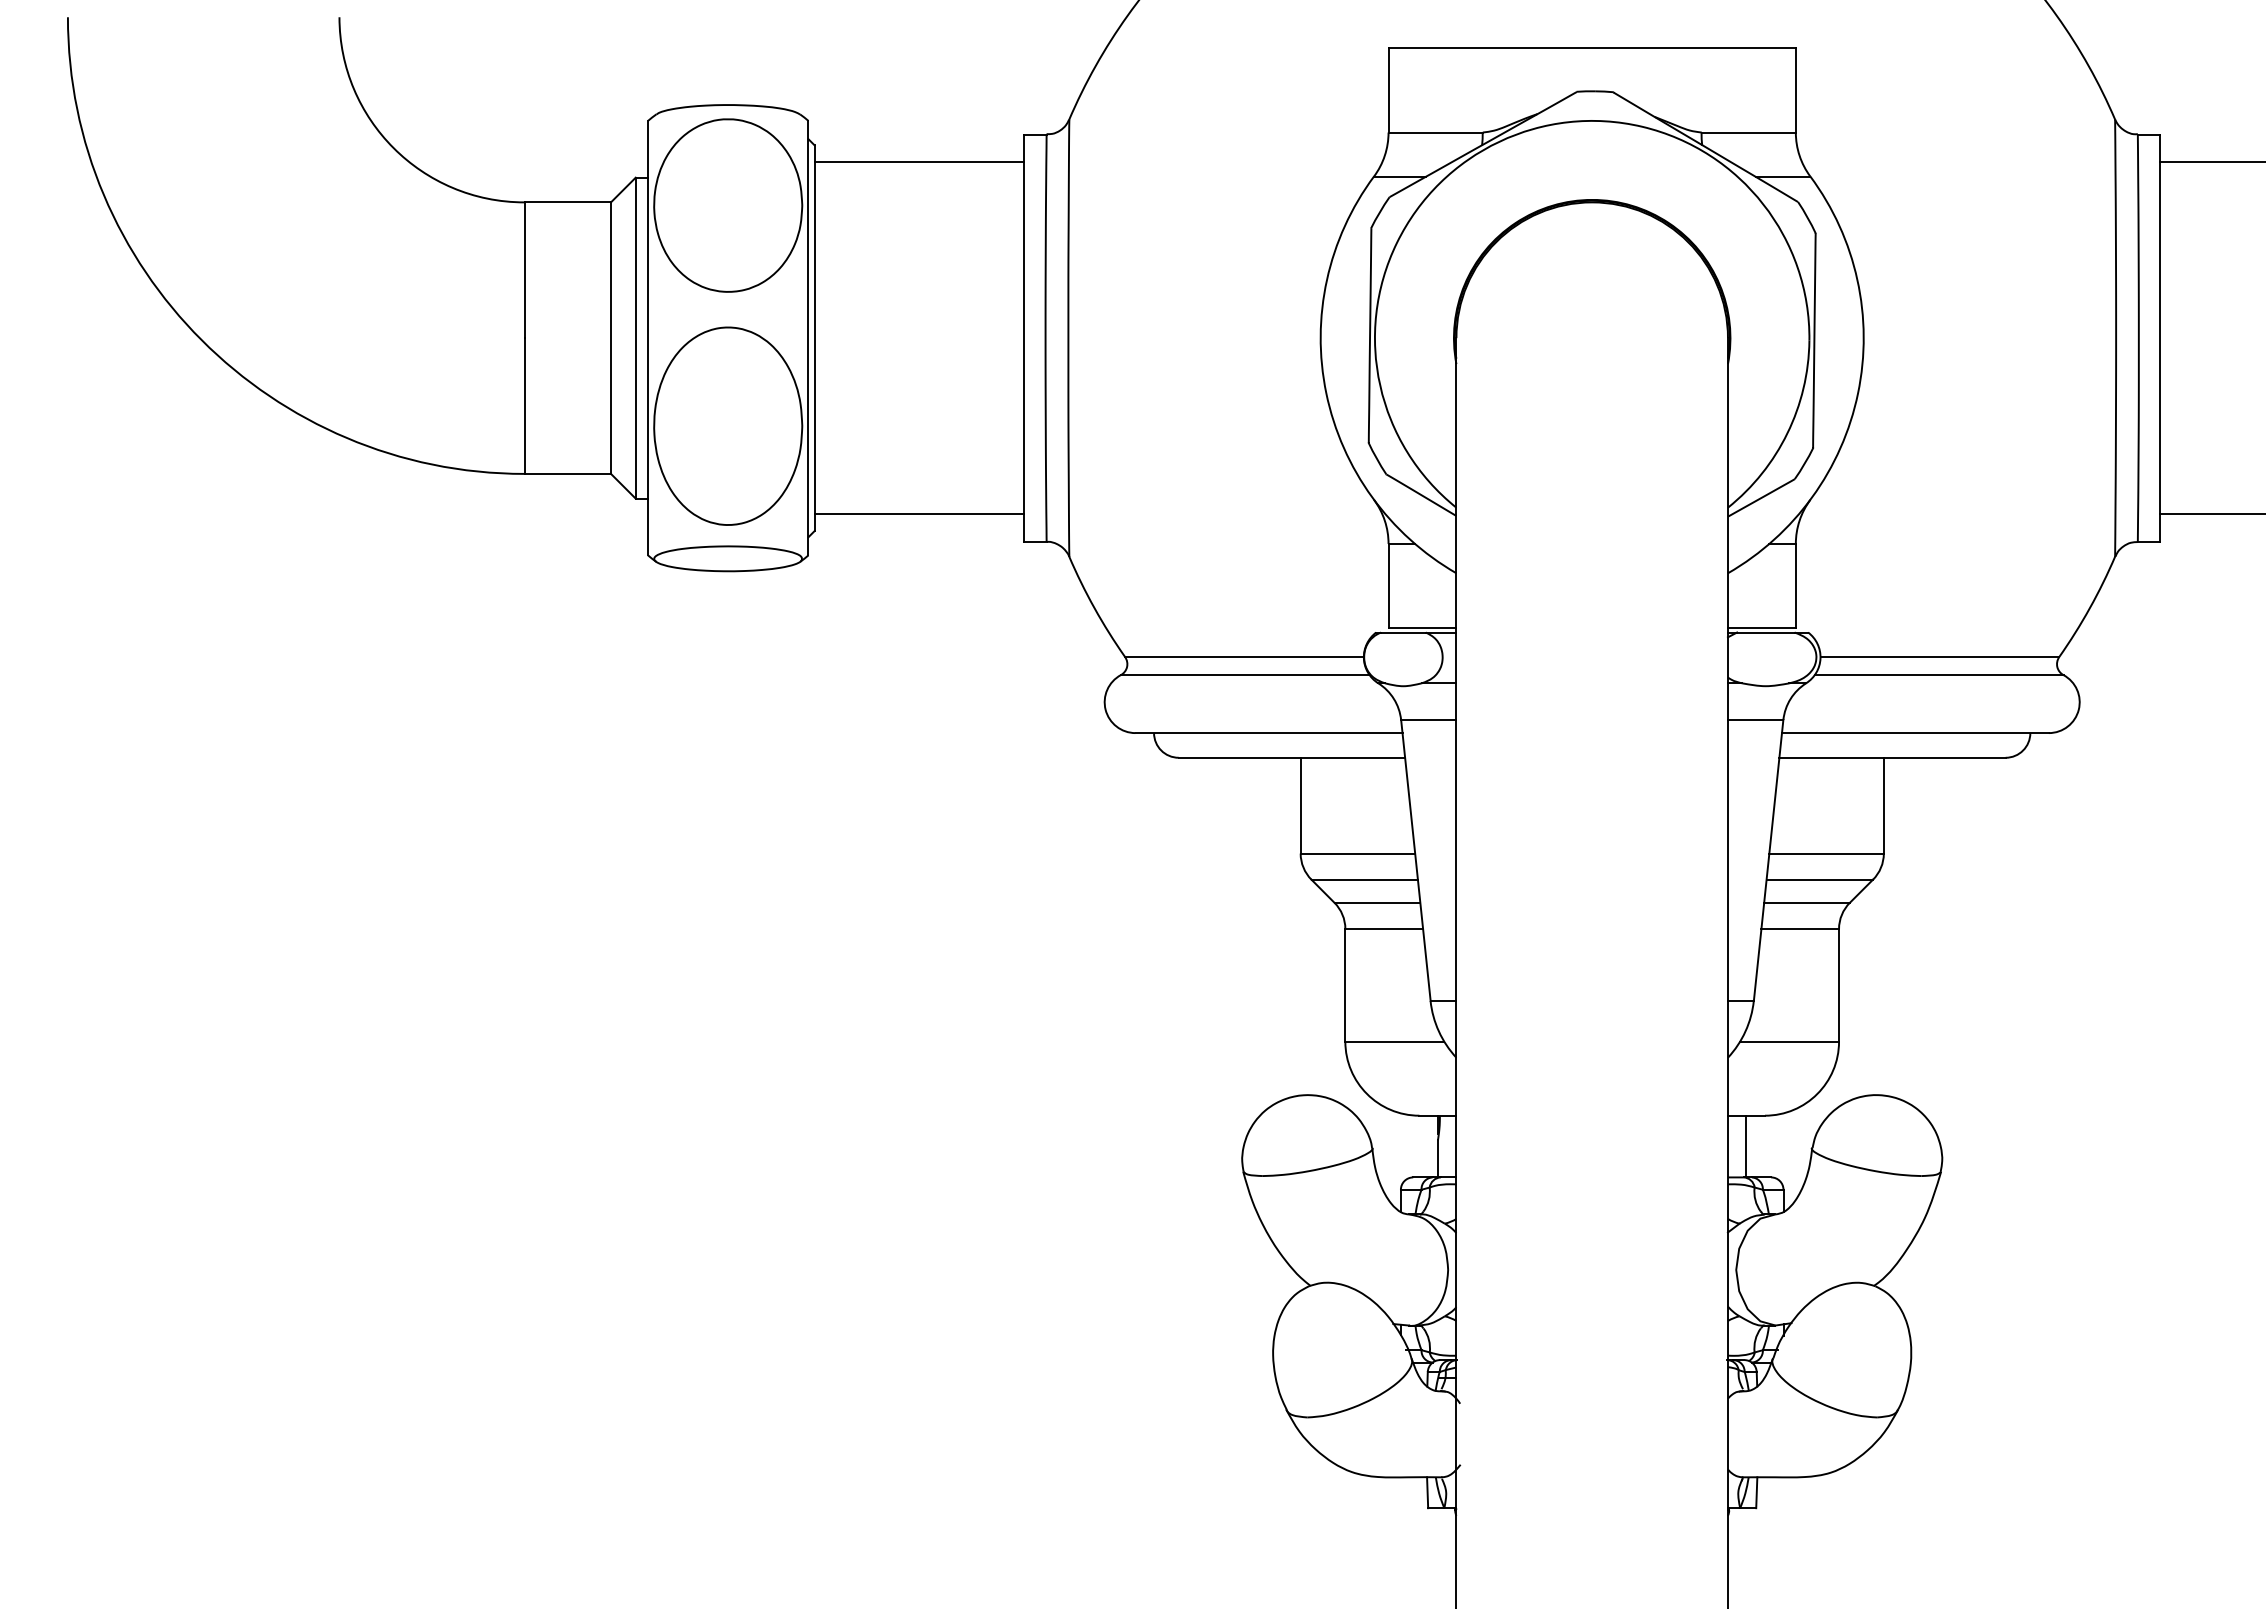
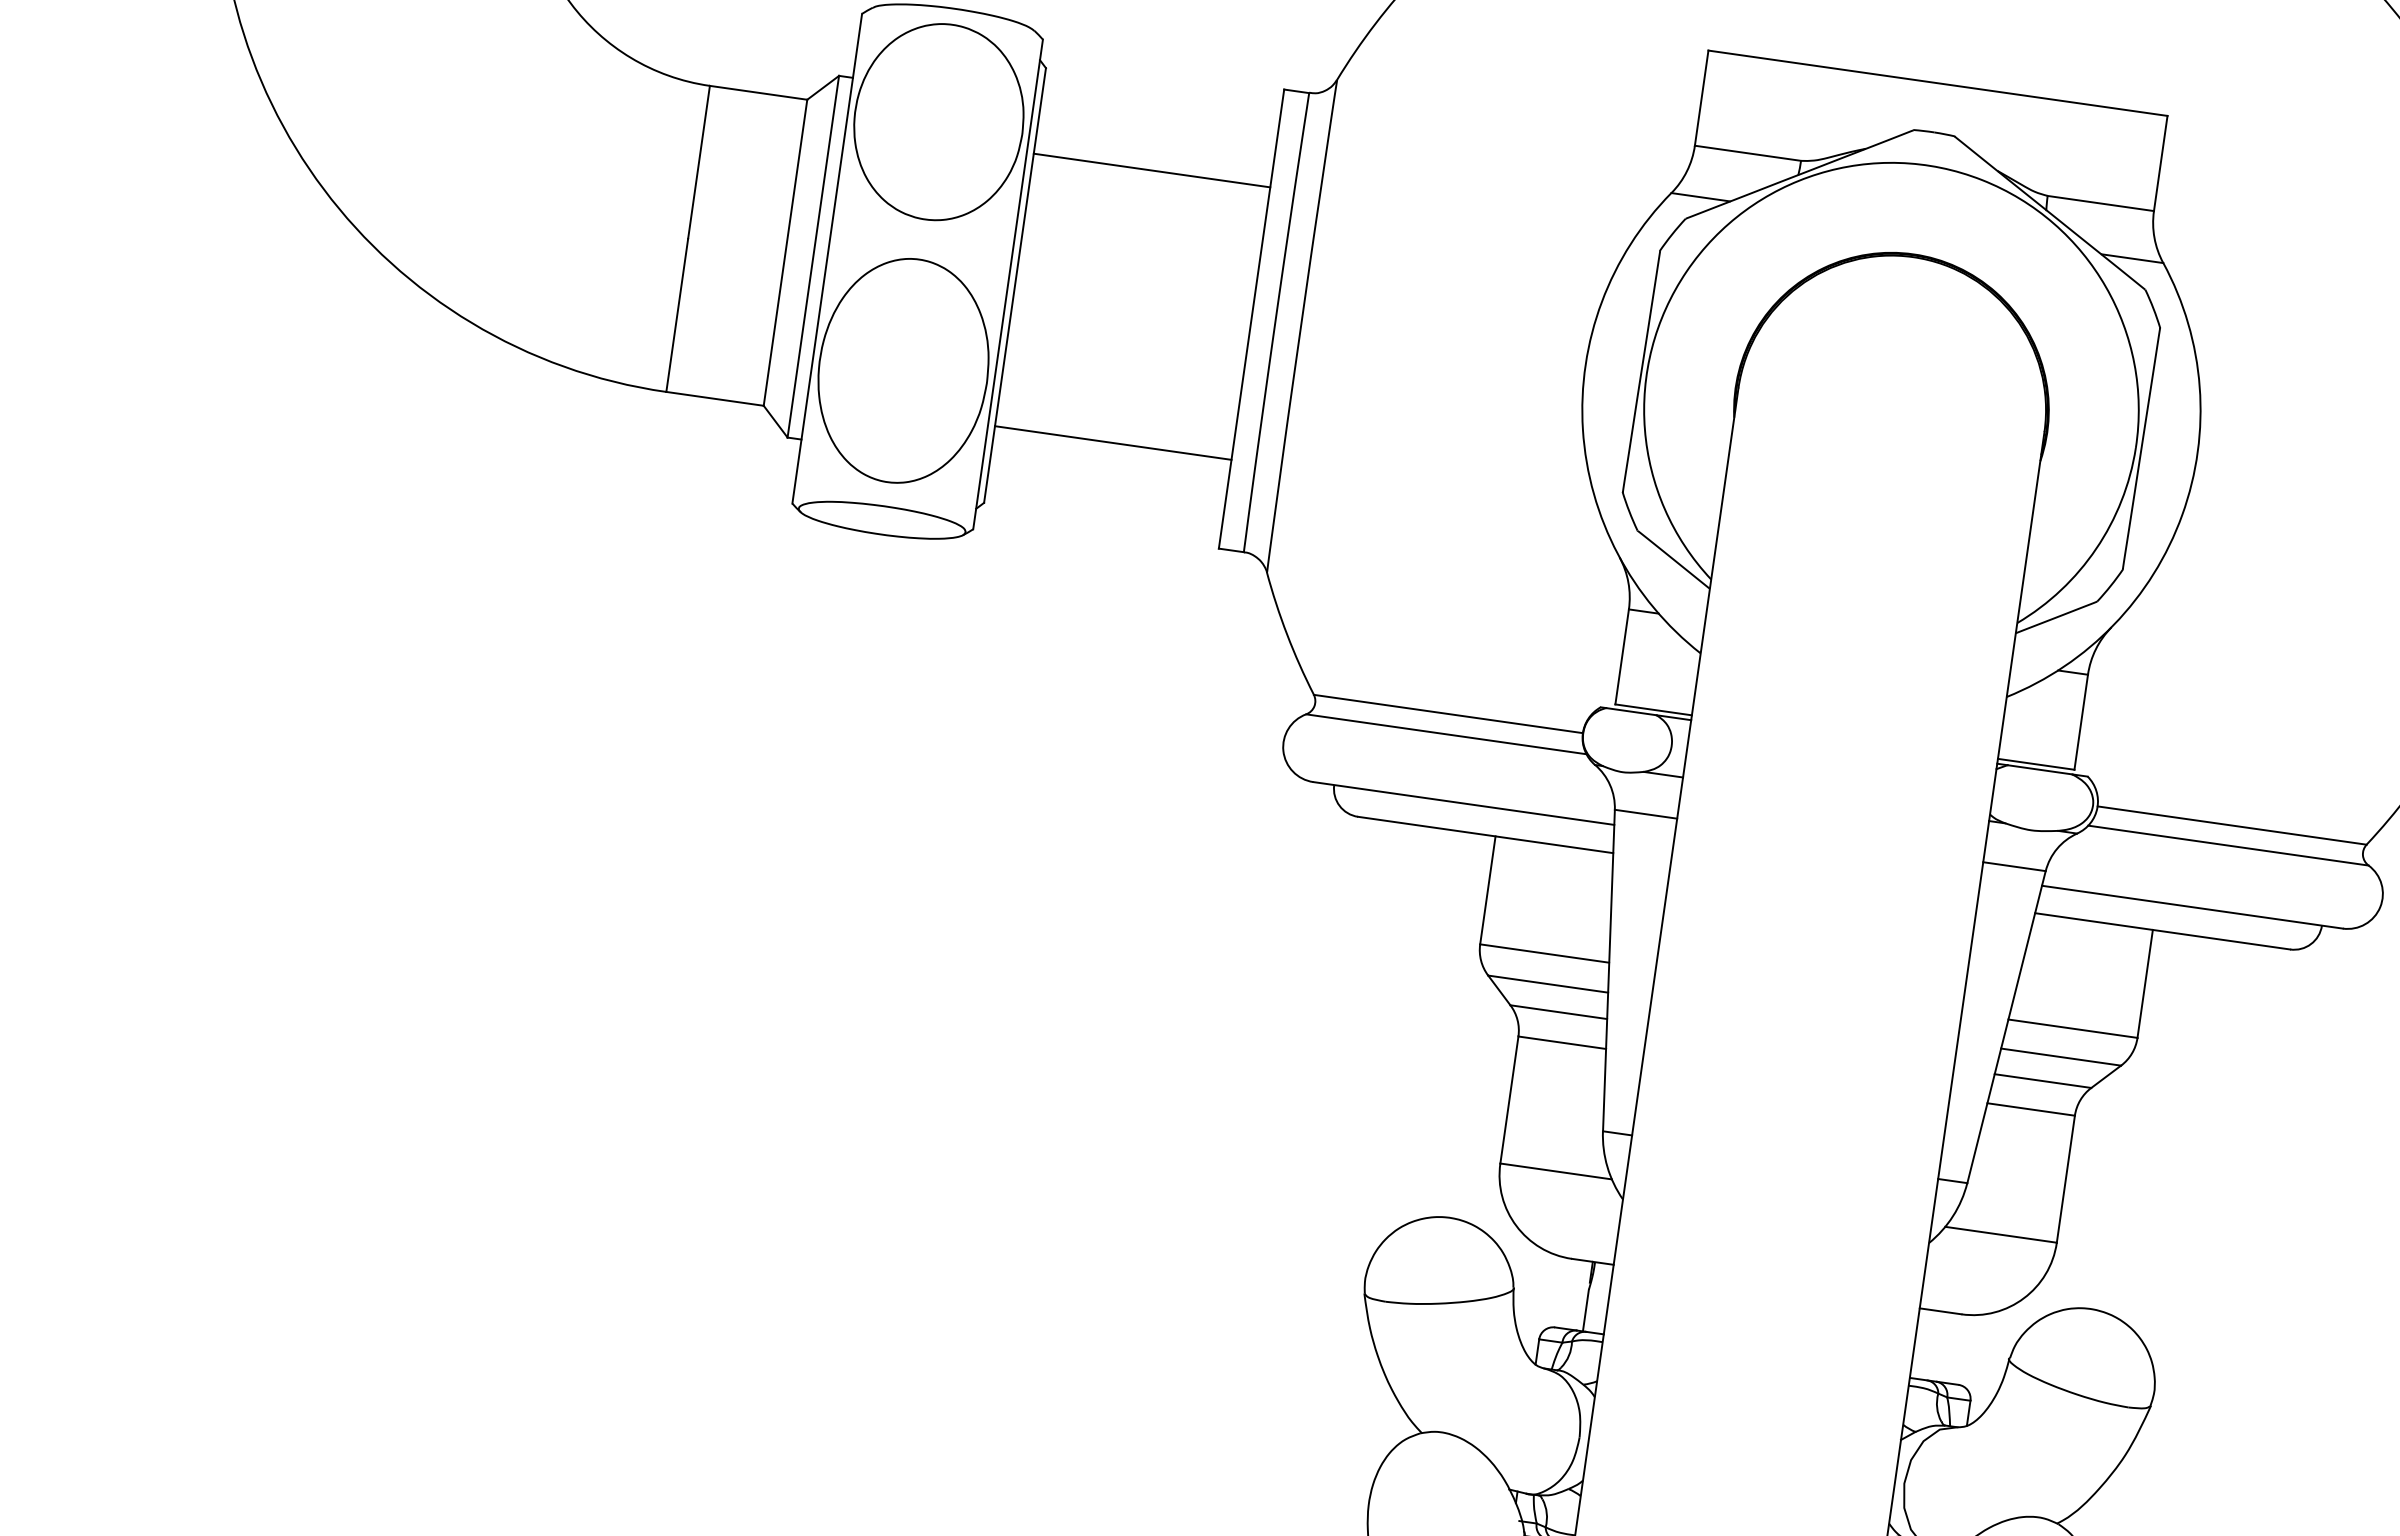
line: (919, 162) -> (1151, 170), moved
line: (919, 514) -> (1113, 443), moved
line: (1746, 1146) -> (1935, 1346), removed

